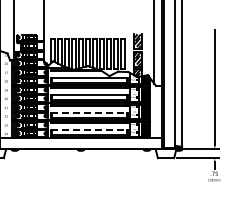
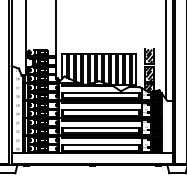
line: (89, 112) -> (100, 127), dashed -> solid
line: (89, 130) -> (100, 145), dashed -> solid

